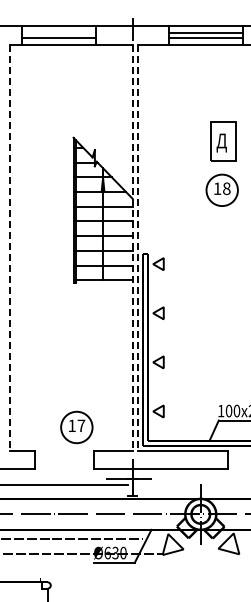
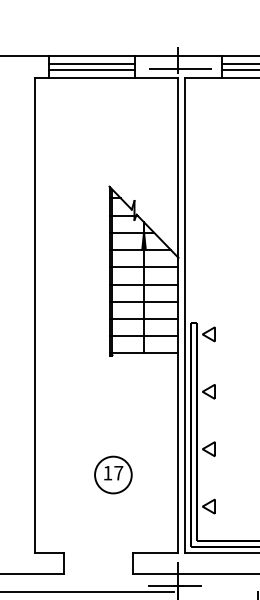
line: (58, 32) -> (91, 63), added
line: (134, 37) -> (180, 69), added
line: (9, 248) -> (34, 316), dashed -> solid
line: (132, 248) -> (178, 316), dashed -> solid
line: (138, 248) -> (185, 316), dashed -> solid
part: (76, 427) -> (112, 475), moved

